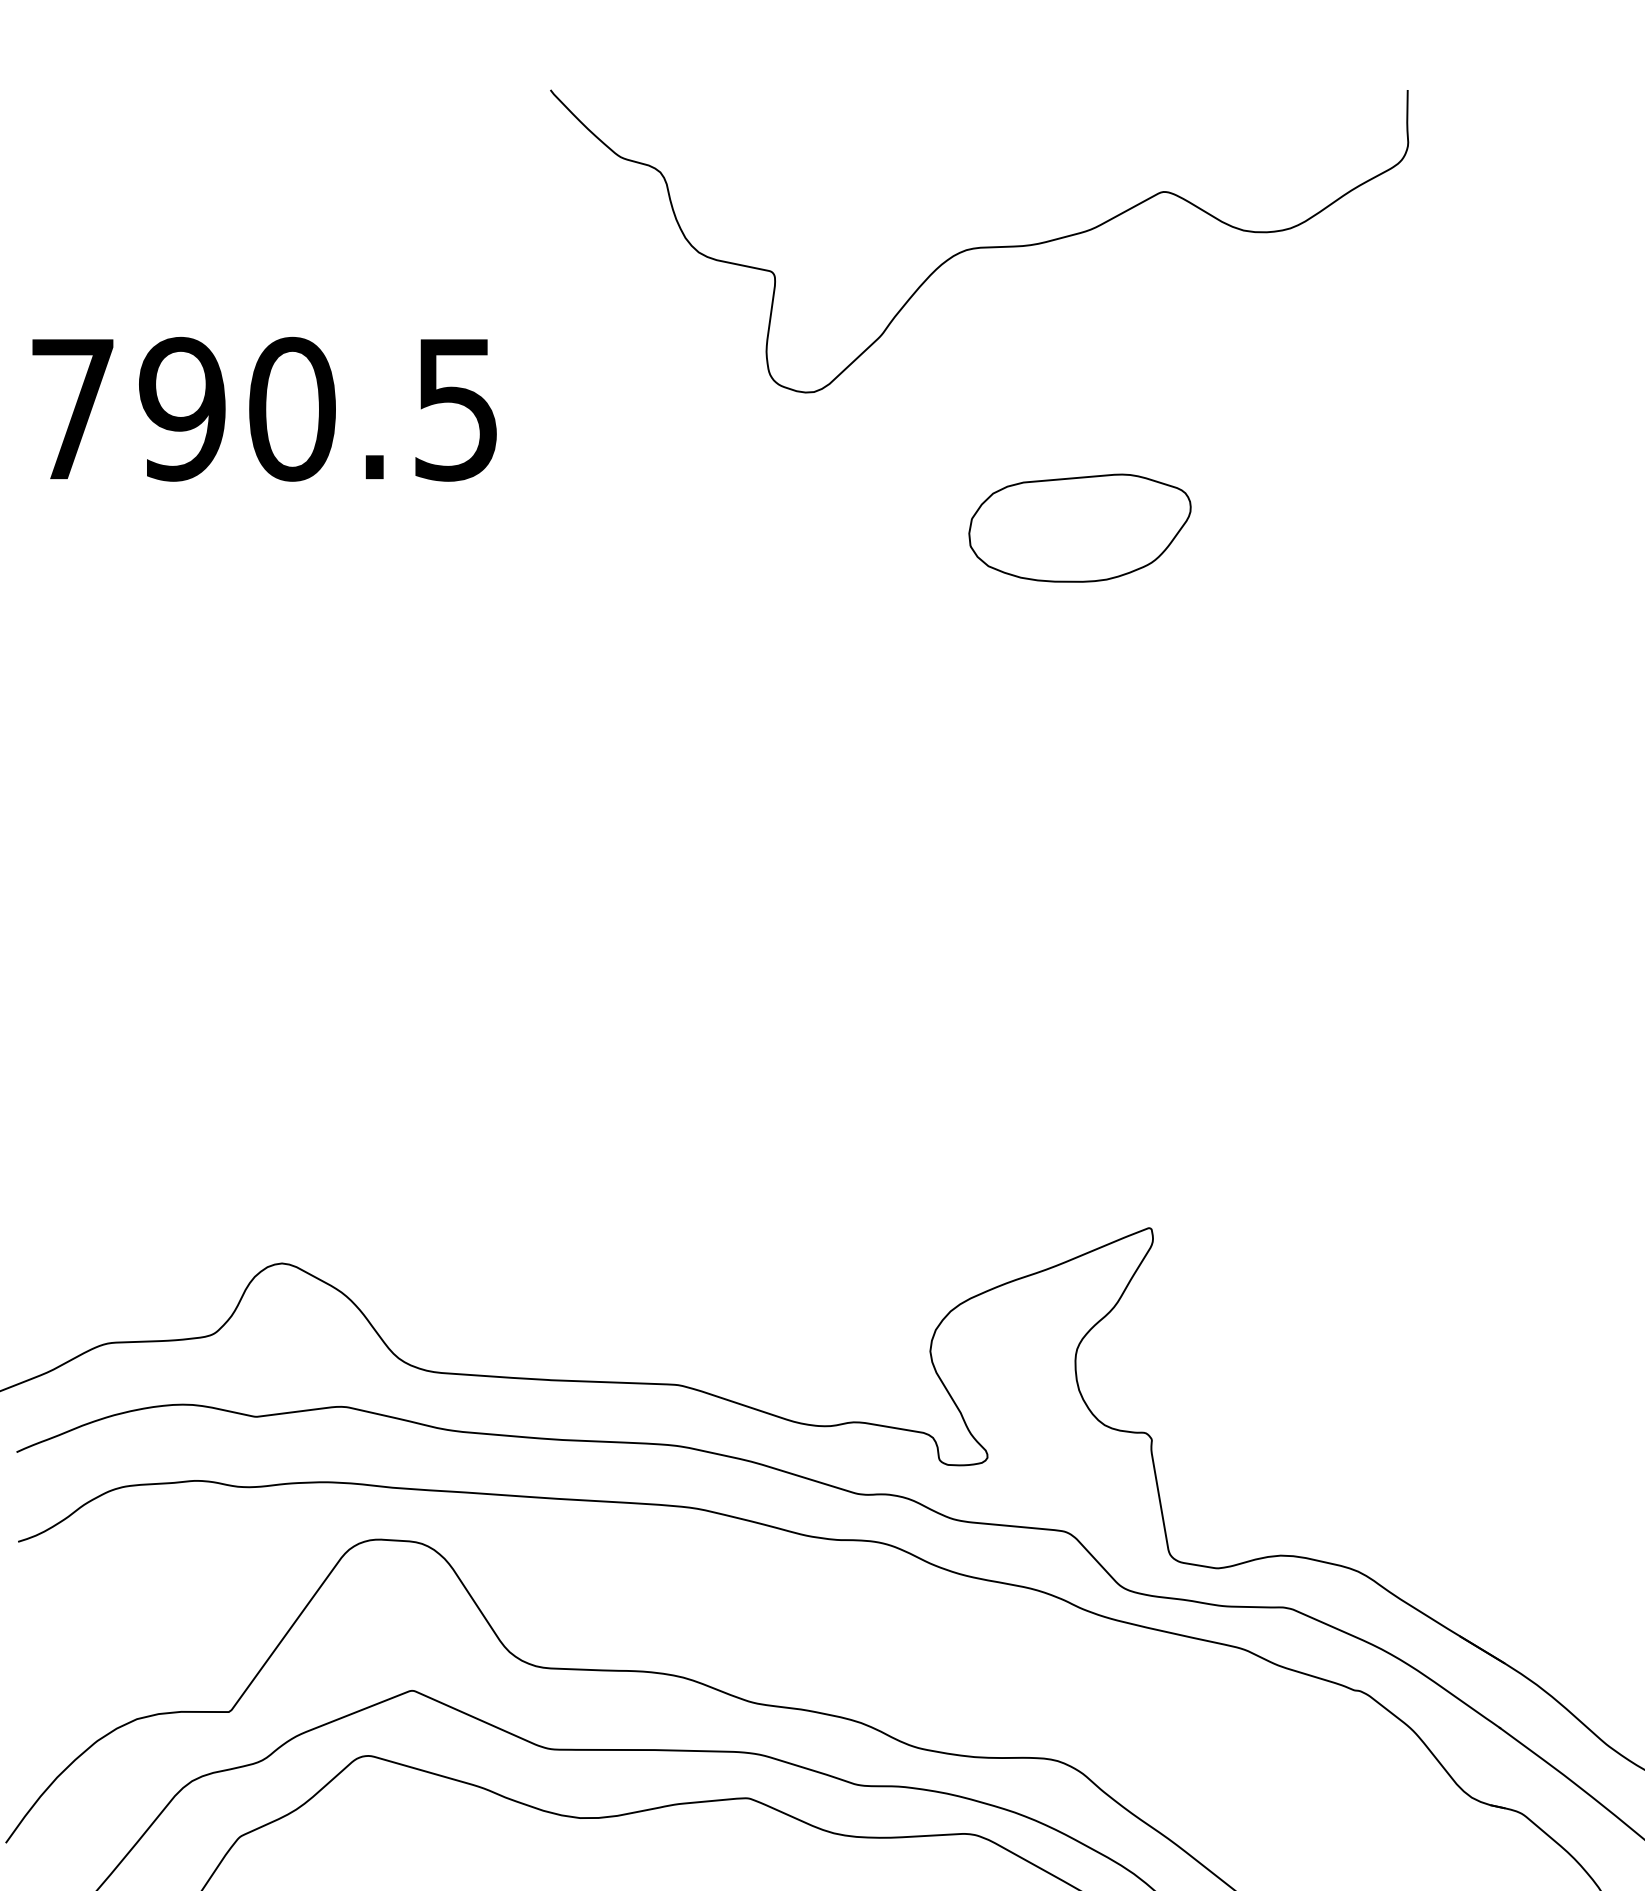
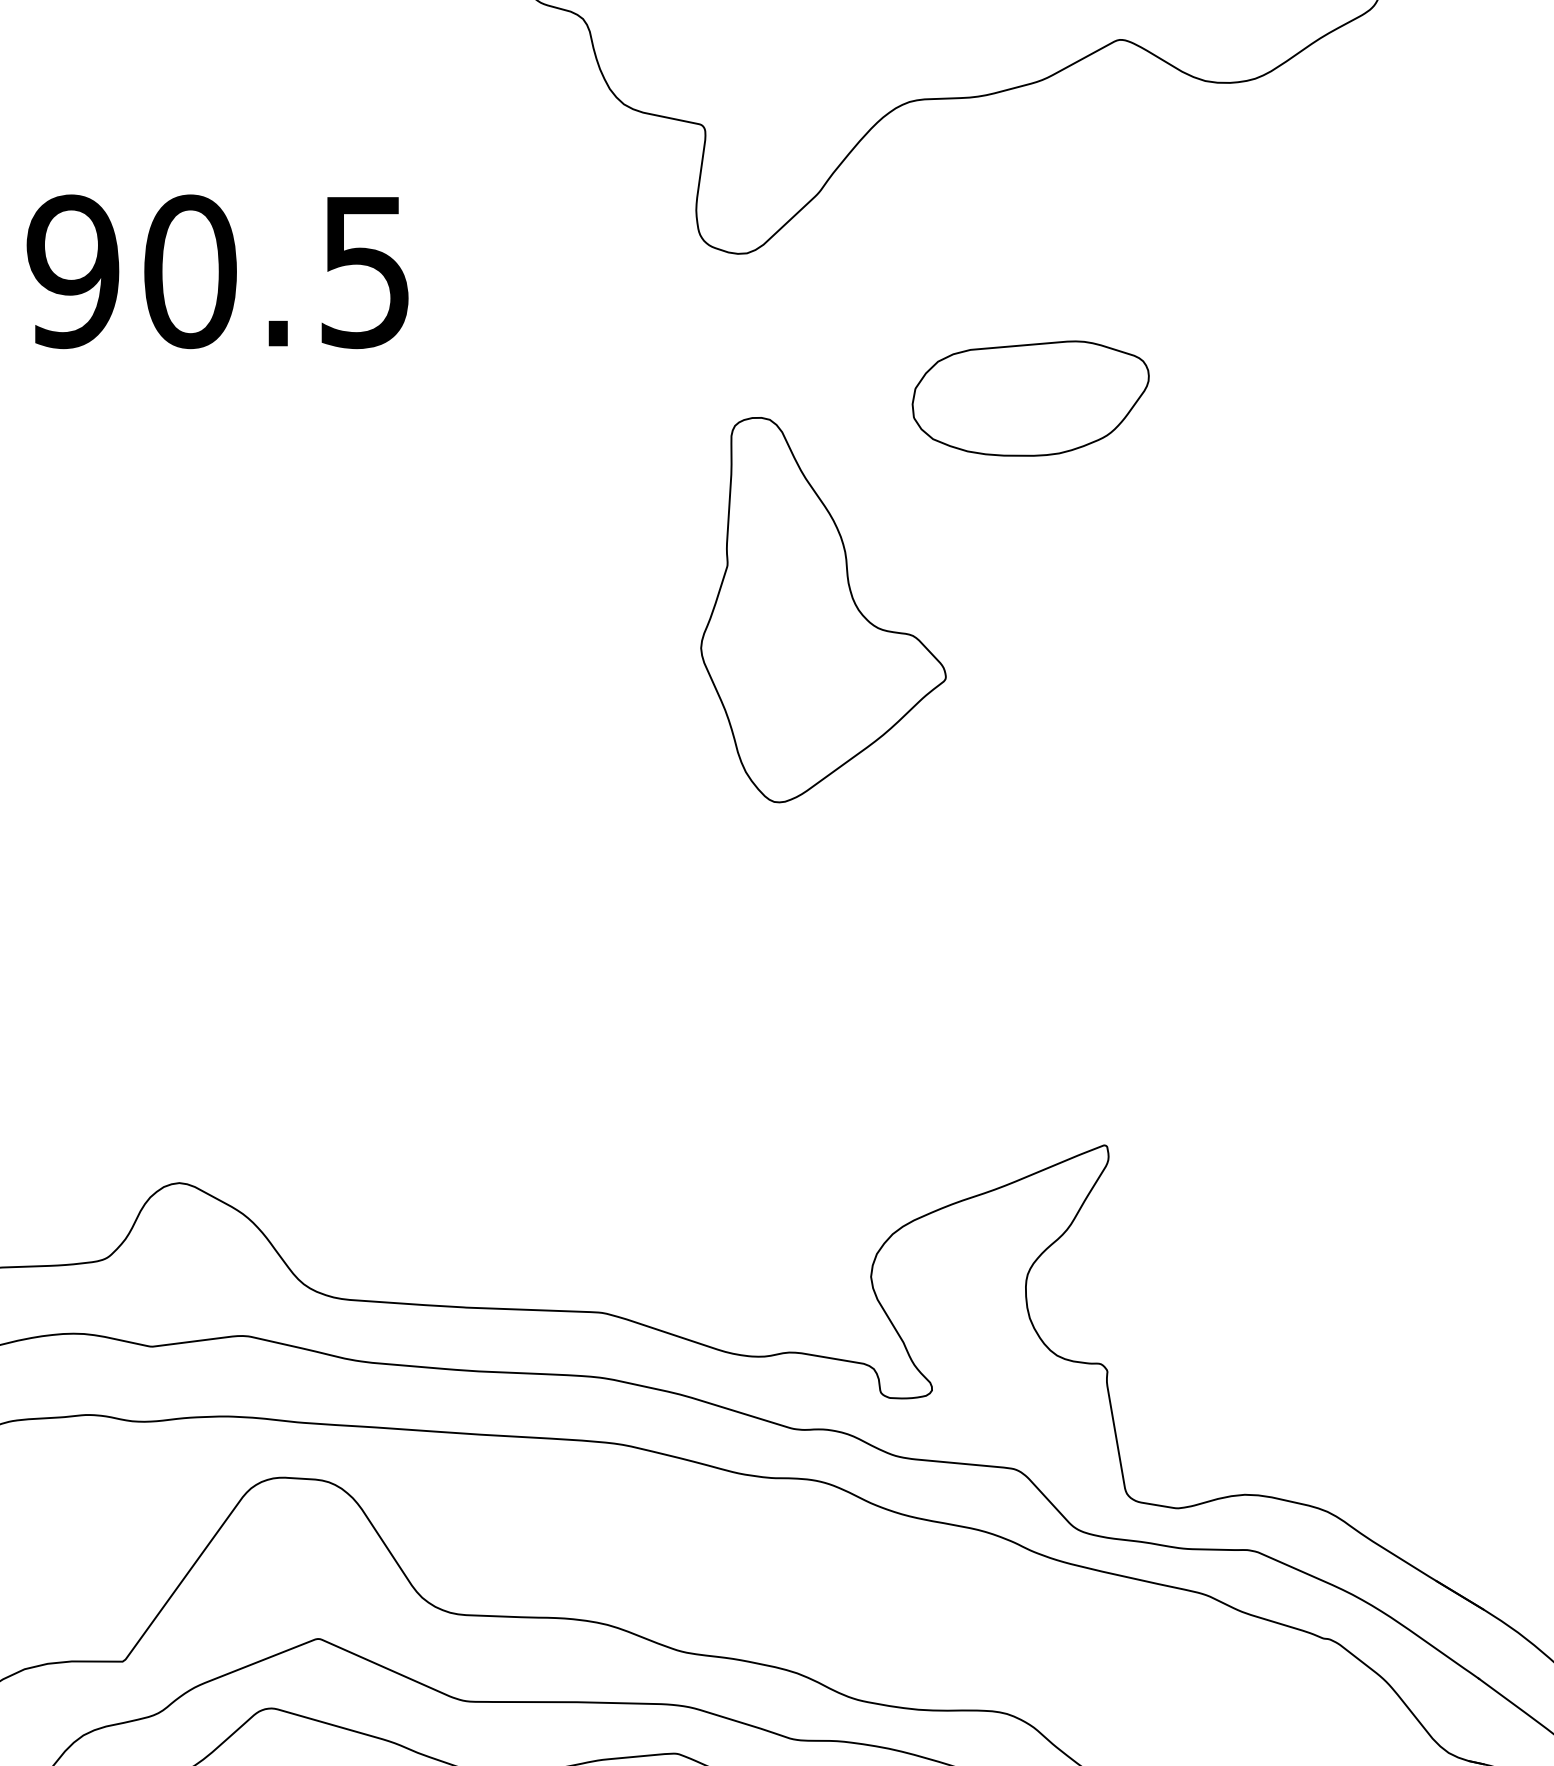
part: (885, 726) -> (823, 610), added

